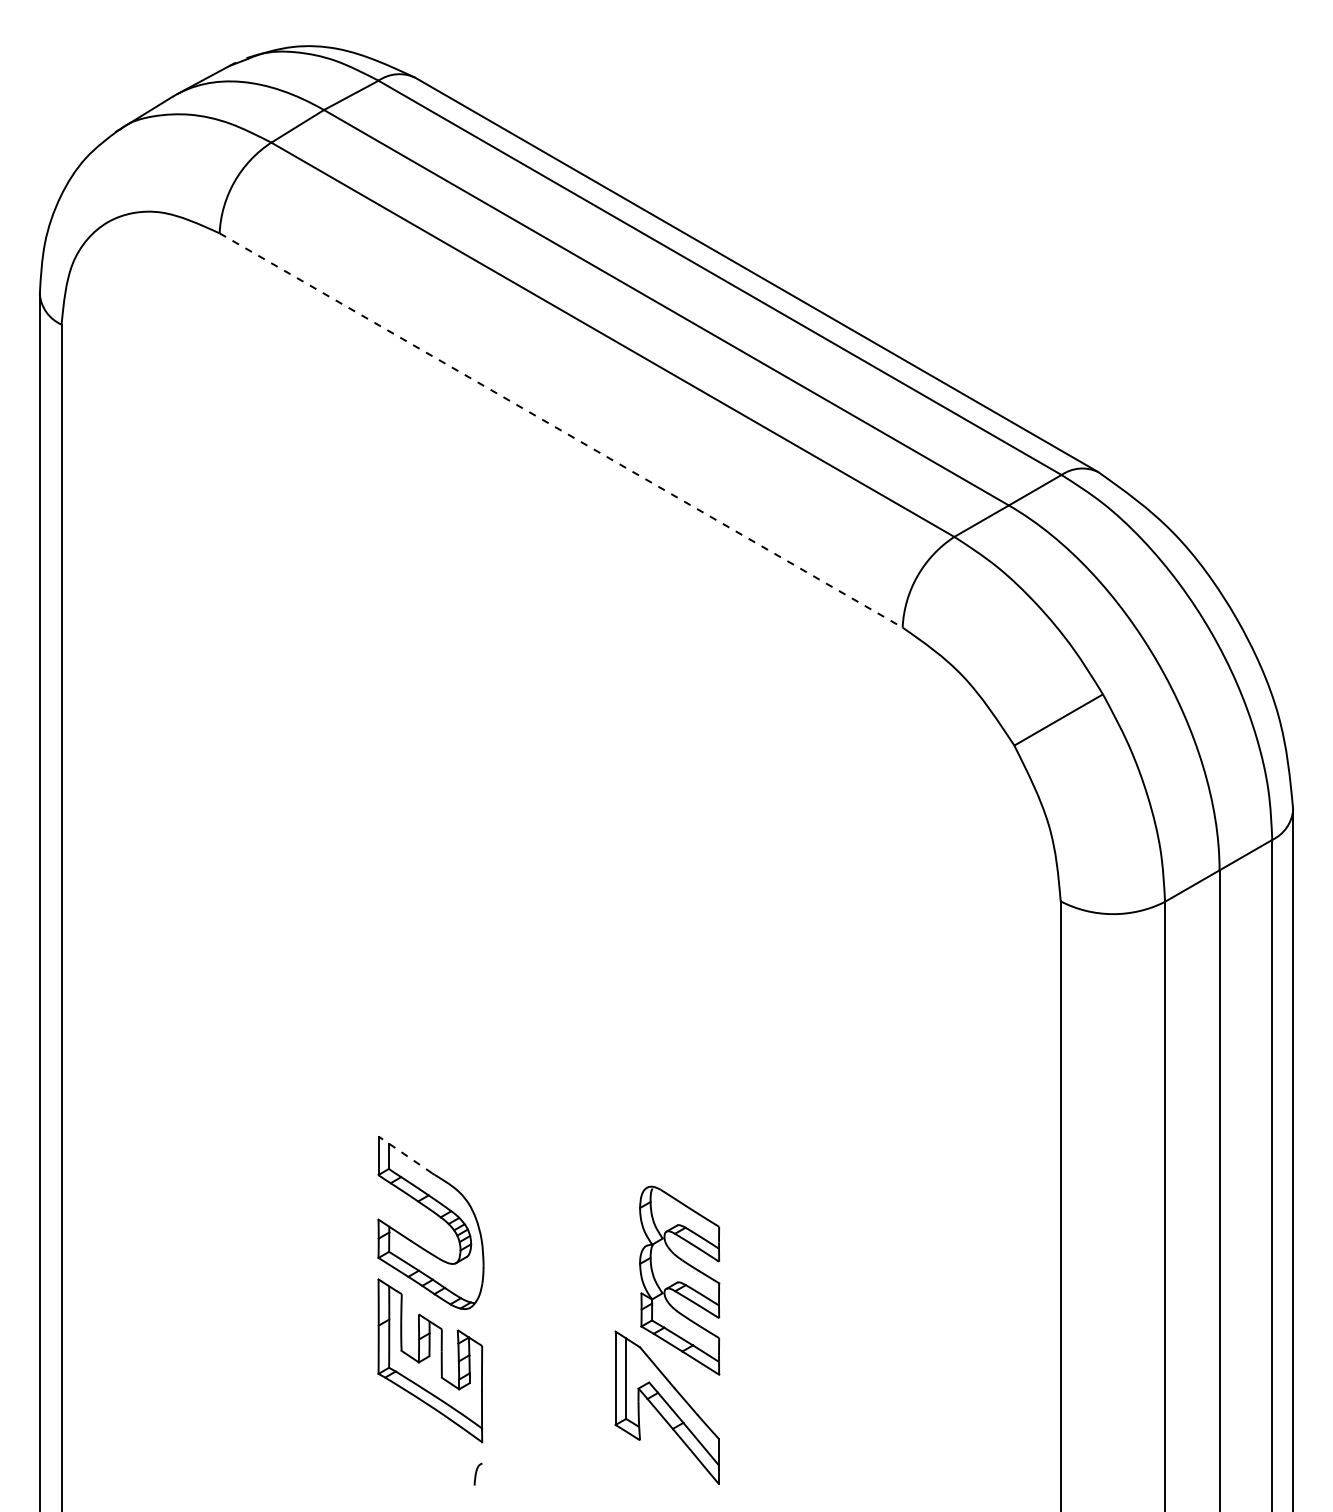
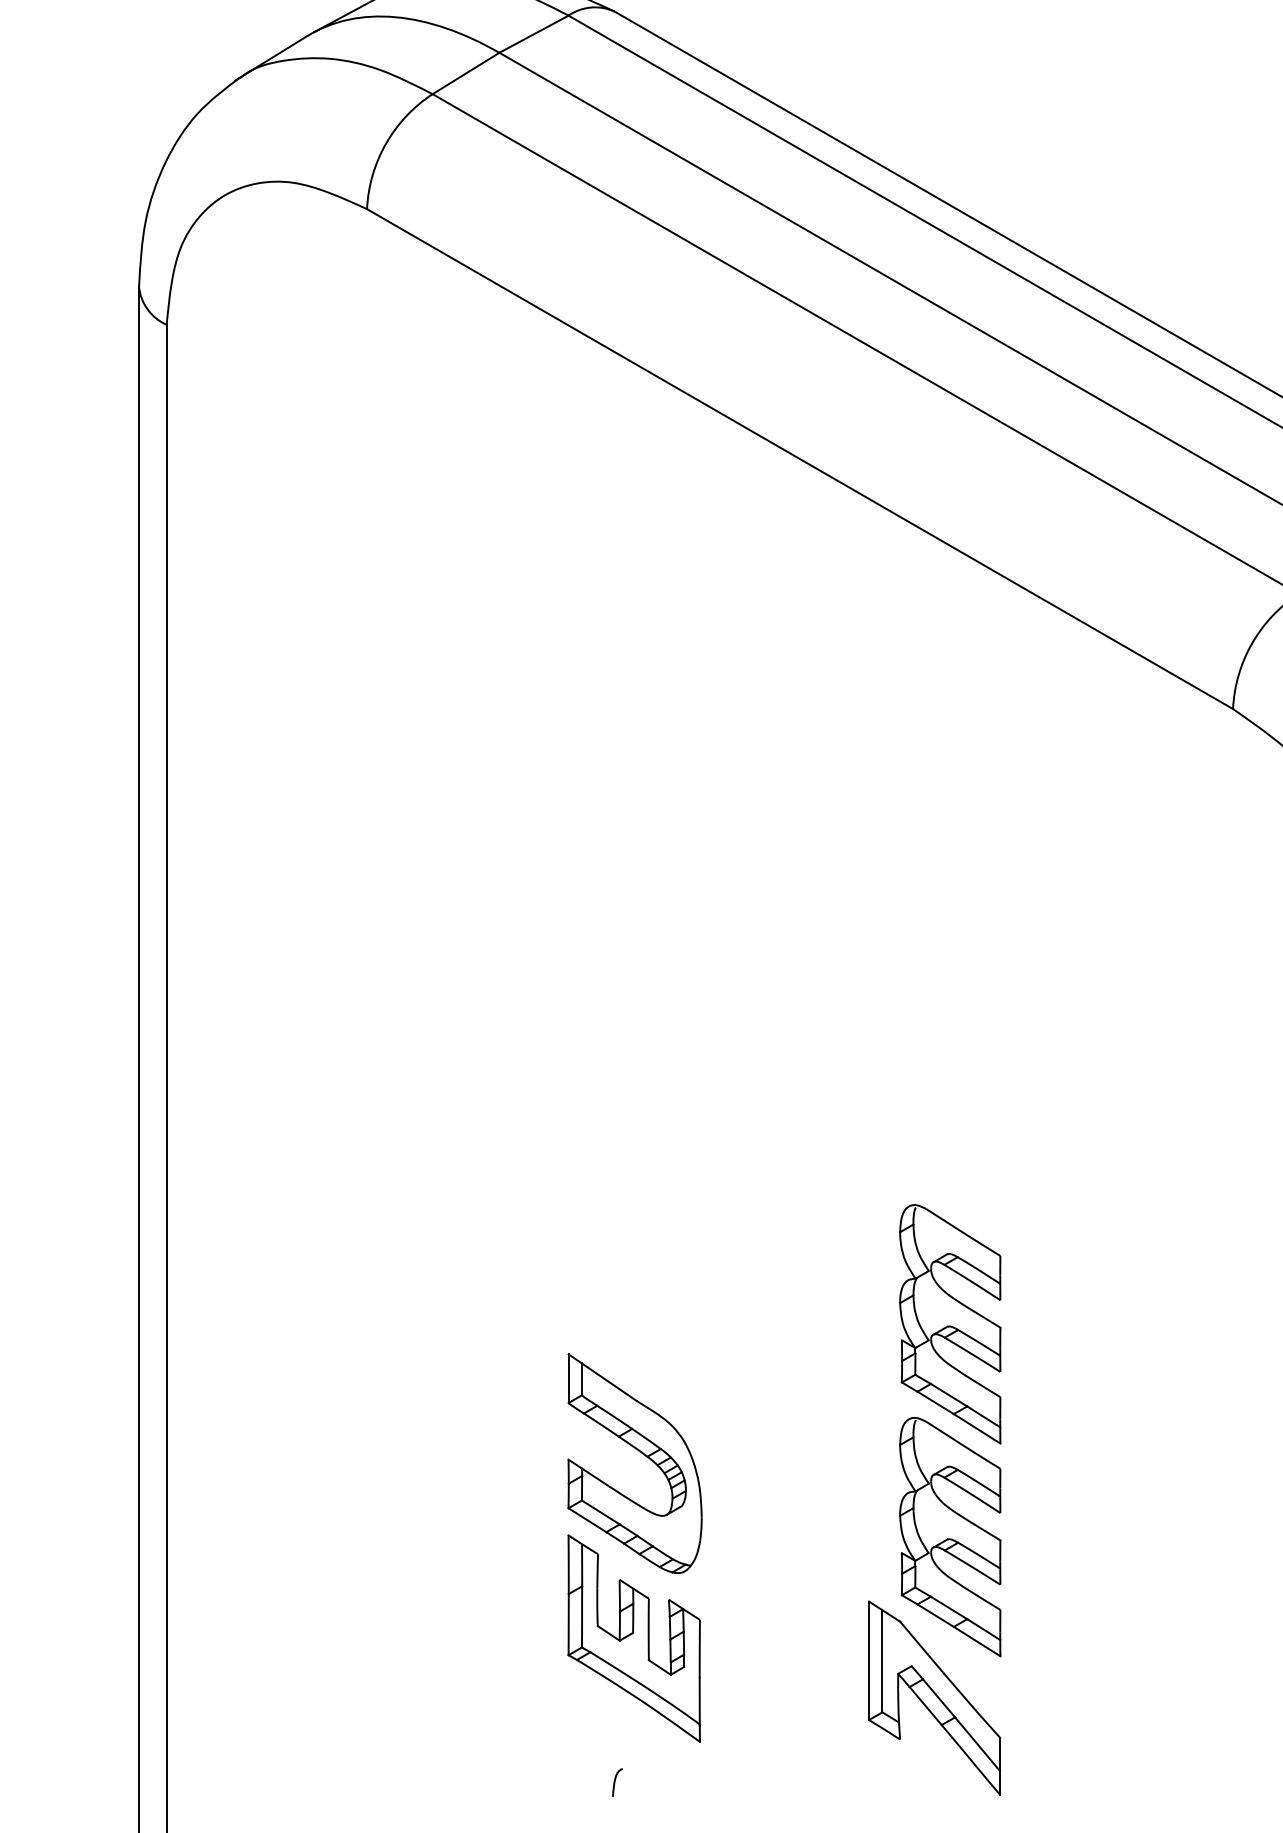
line: (561, 430) -> (800, 459), dashed -> solid
part: (679, 1112) -> (950, 1323), added
line: (405, 1154) -> (602, 1377), dashed -> solid
curve: (477, 1472) -> (616, 1780), moved

